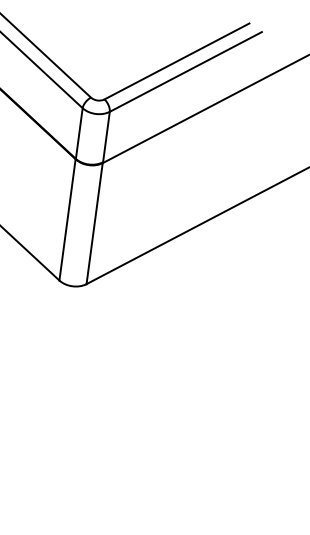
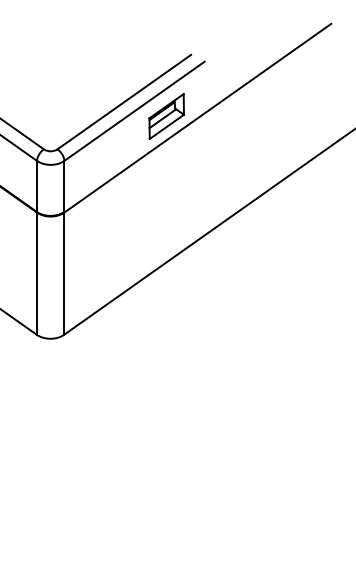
part: (216, 81) -> (166, 116), added

